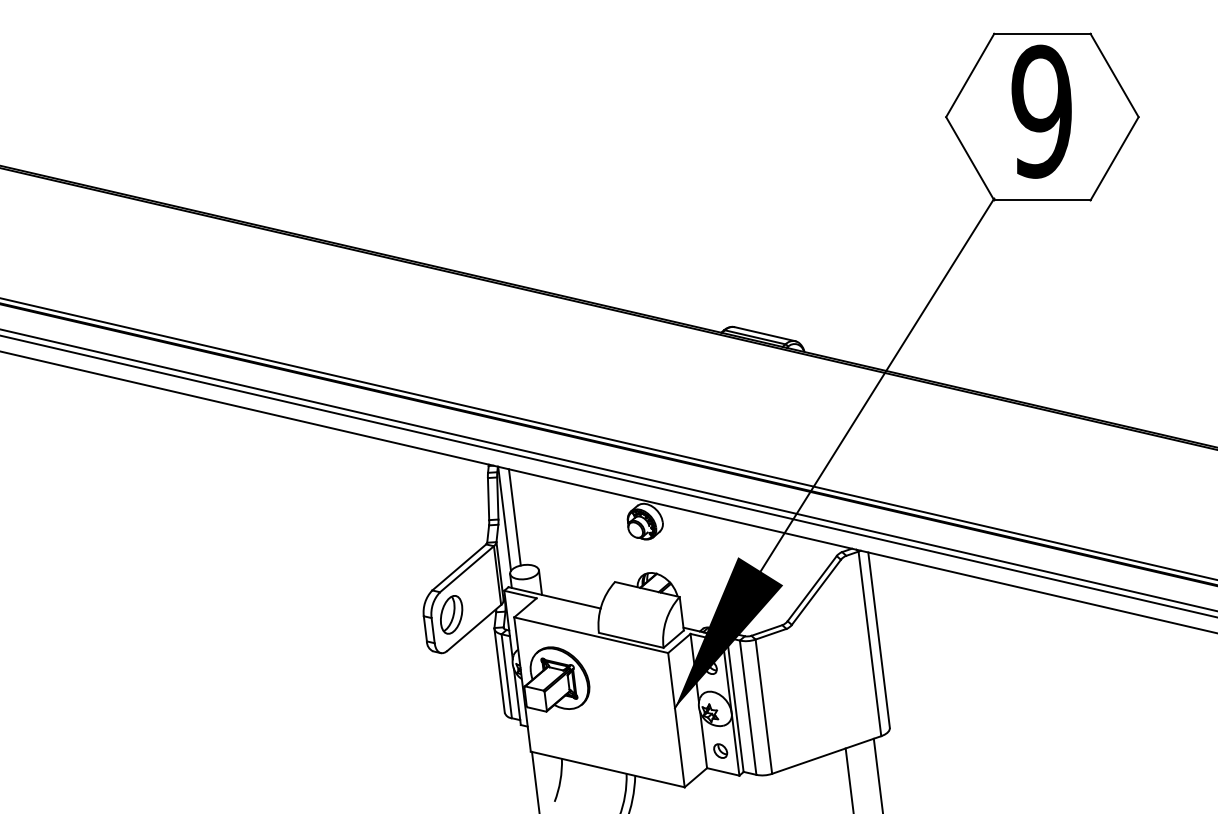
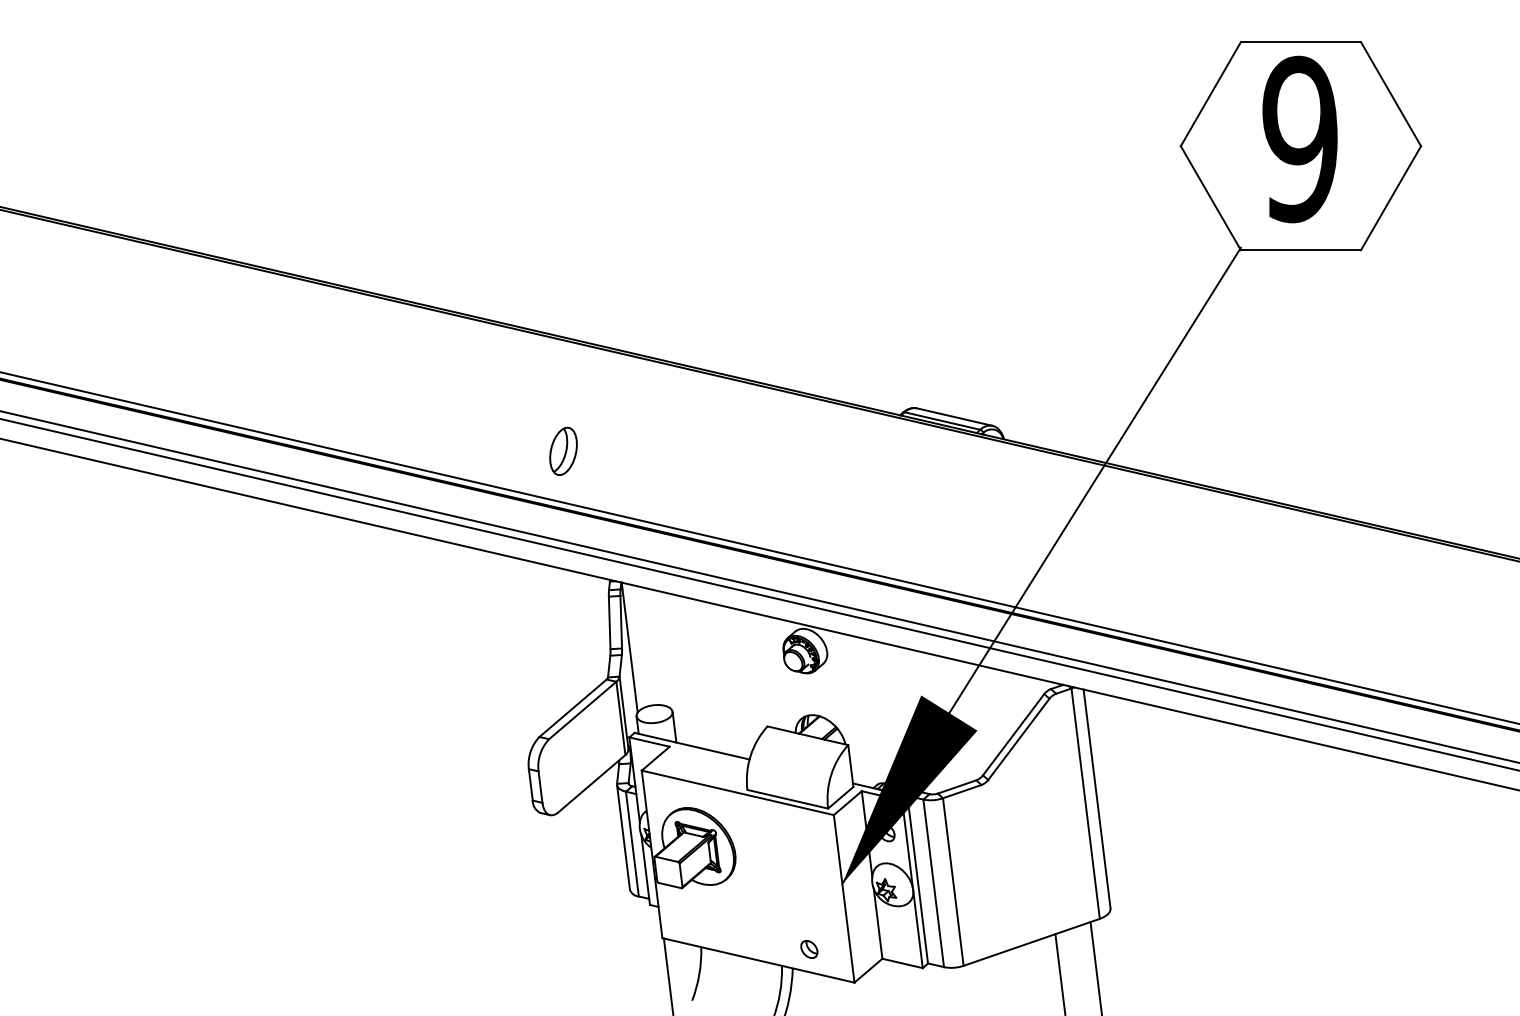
line: (514, 517) -> (642, 645), removed
part: (451, 614) -> (563, 450), moved
part: (720, 751) -> (809, 949), moved

